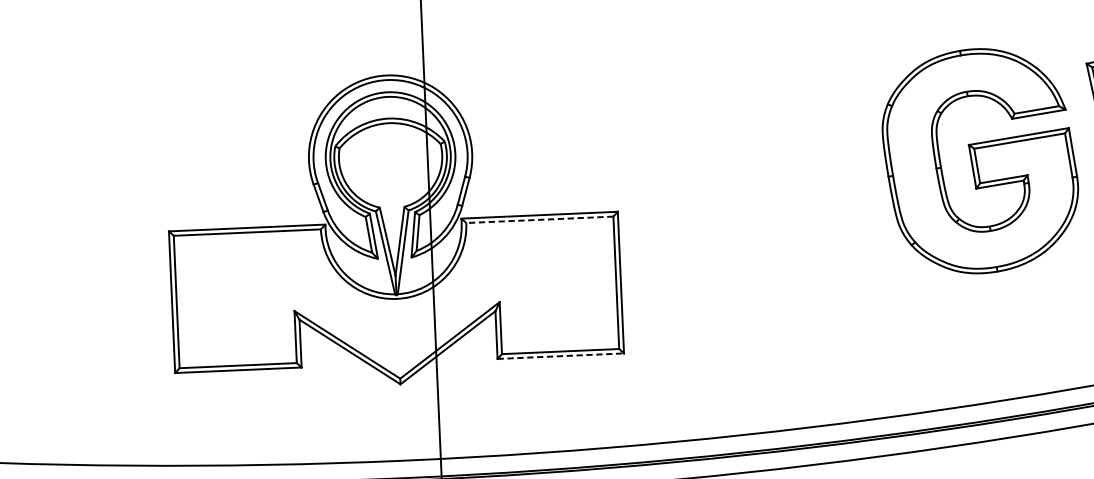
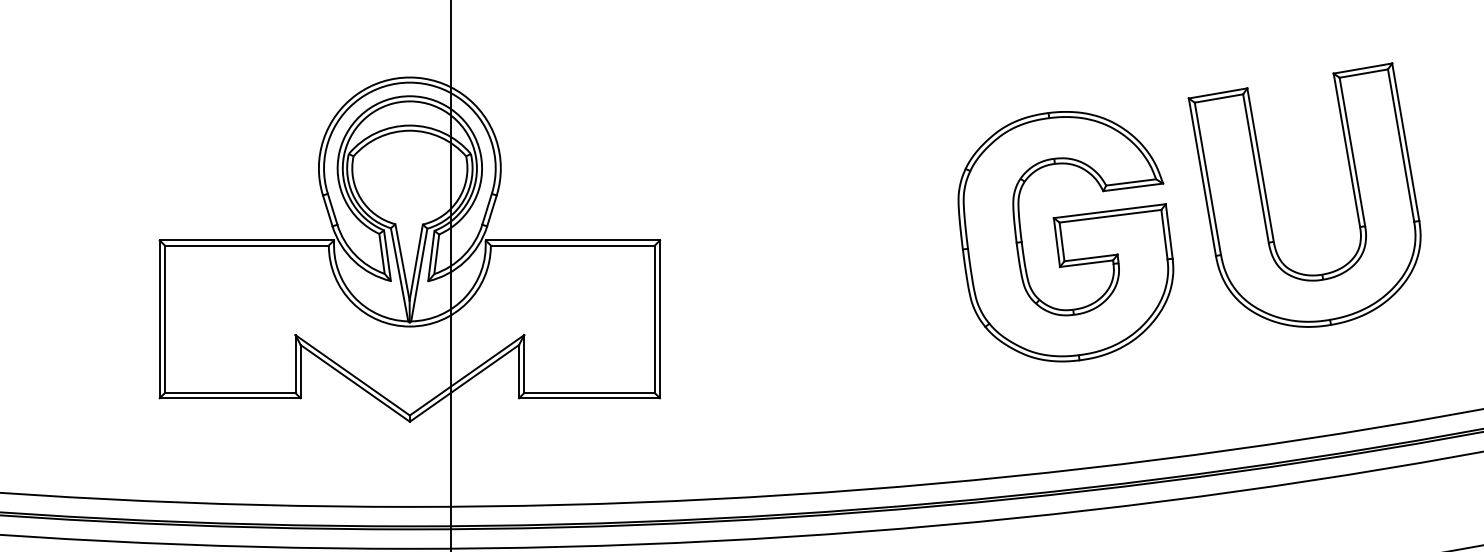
part: (980, 161) -> (1065, 236), moved
line: (539, 219) -> (572, 245), dashed -> solid
line: (561, 356) -> (590, 398), dashed -> solid

